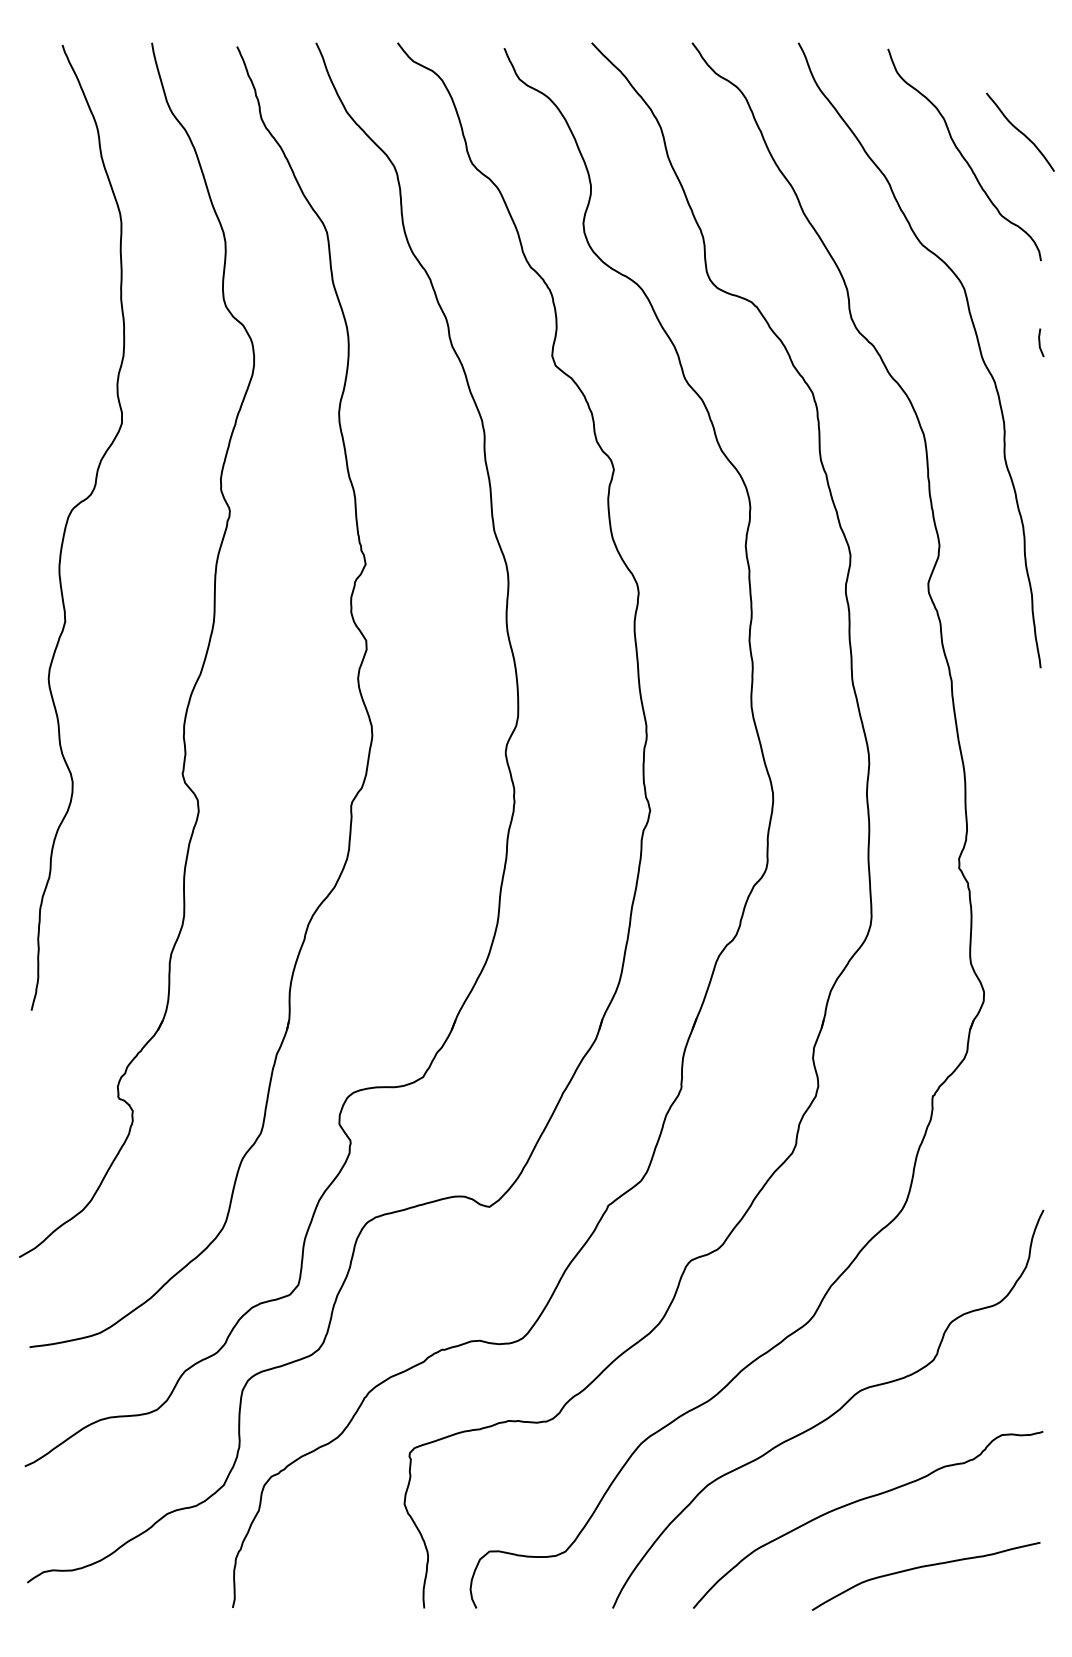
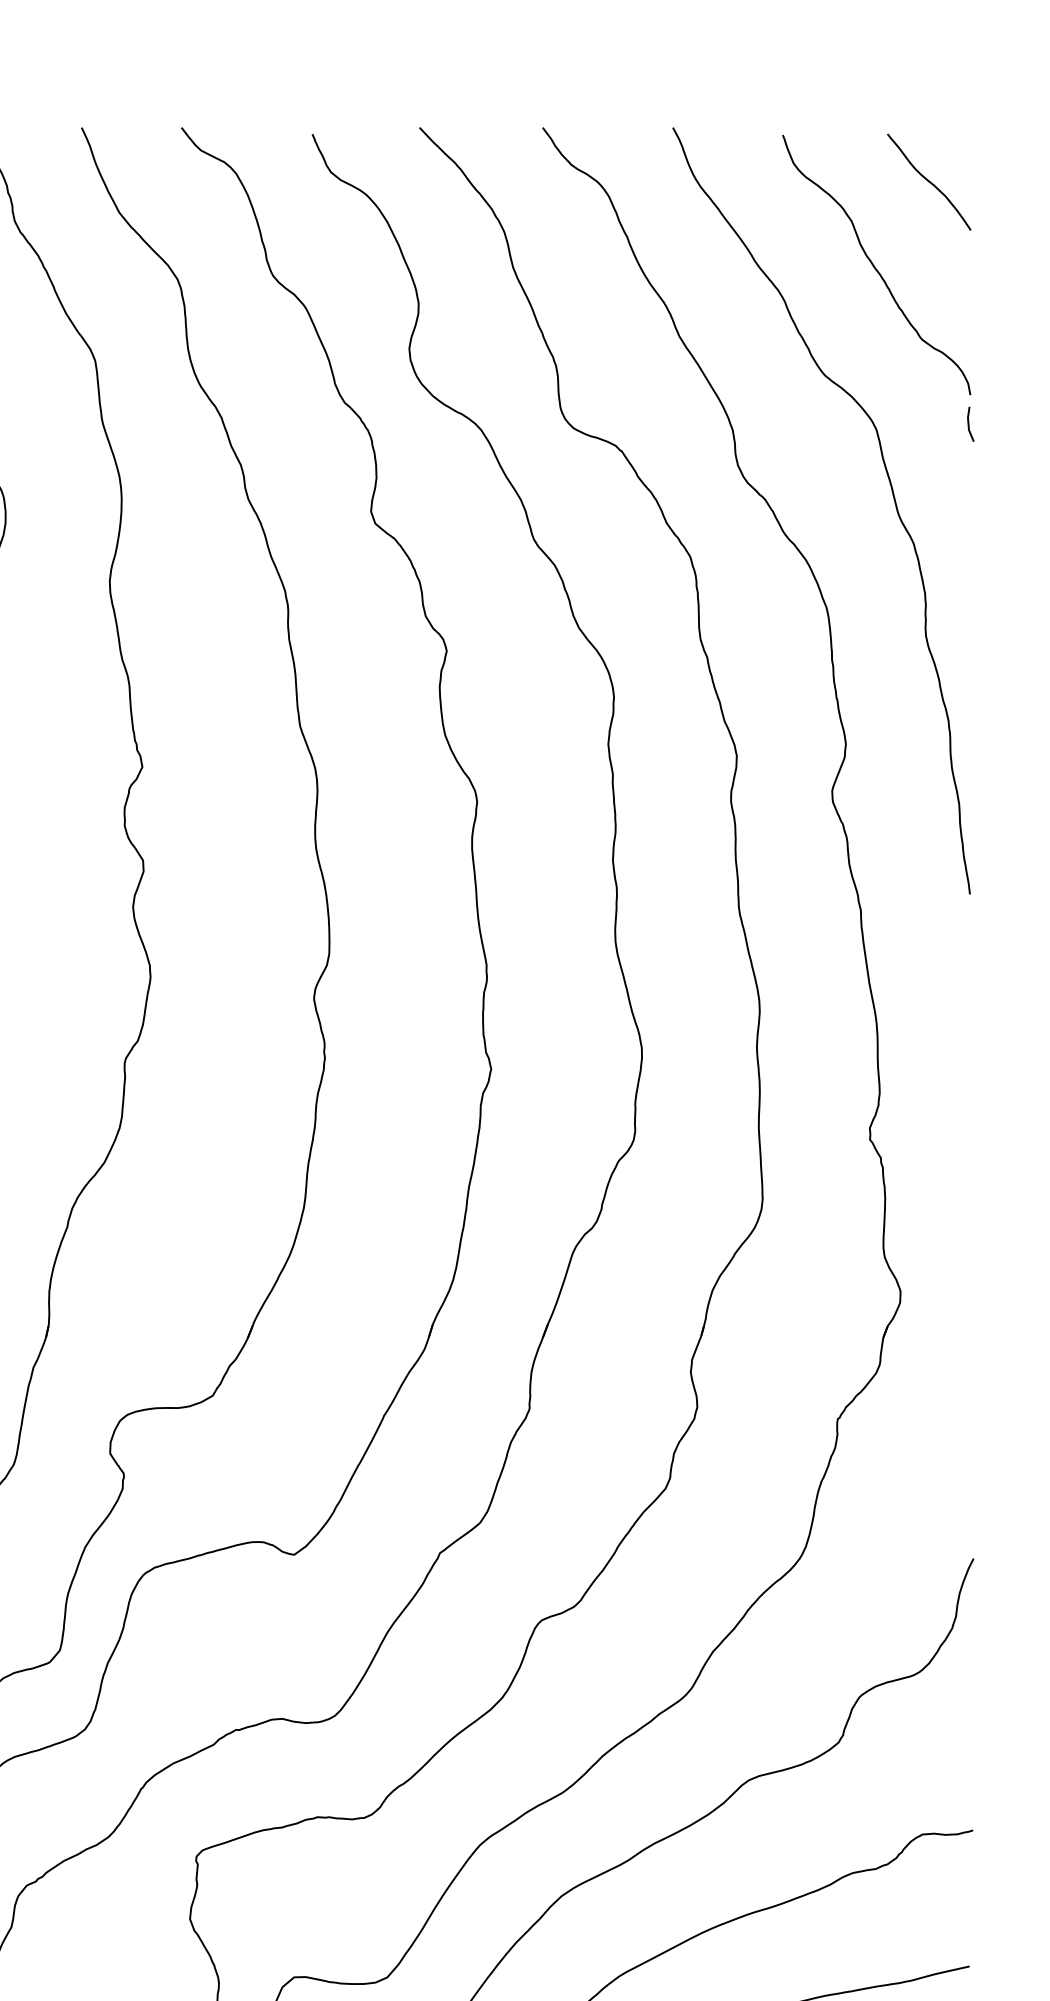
curve: (1020, 131) -> (929, 181), moved
curve: (1040, 342) -> (969, 423), moved

